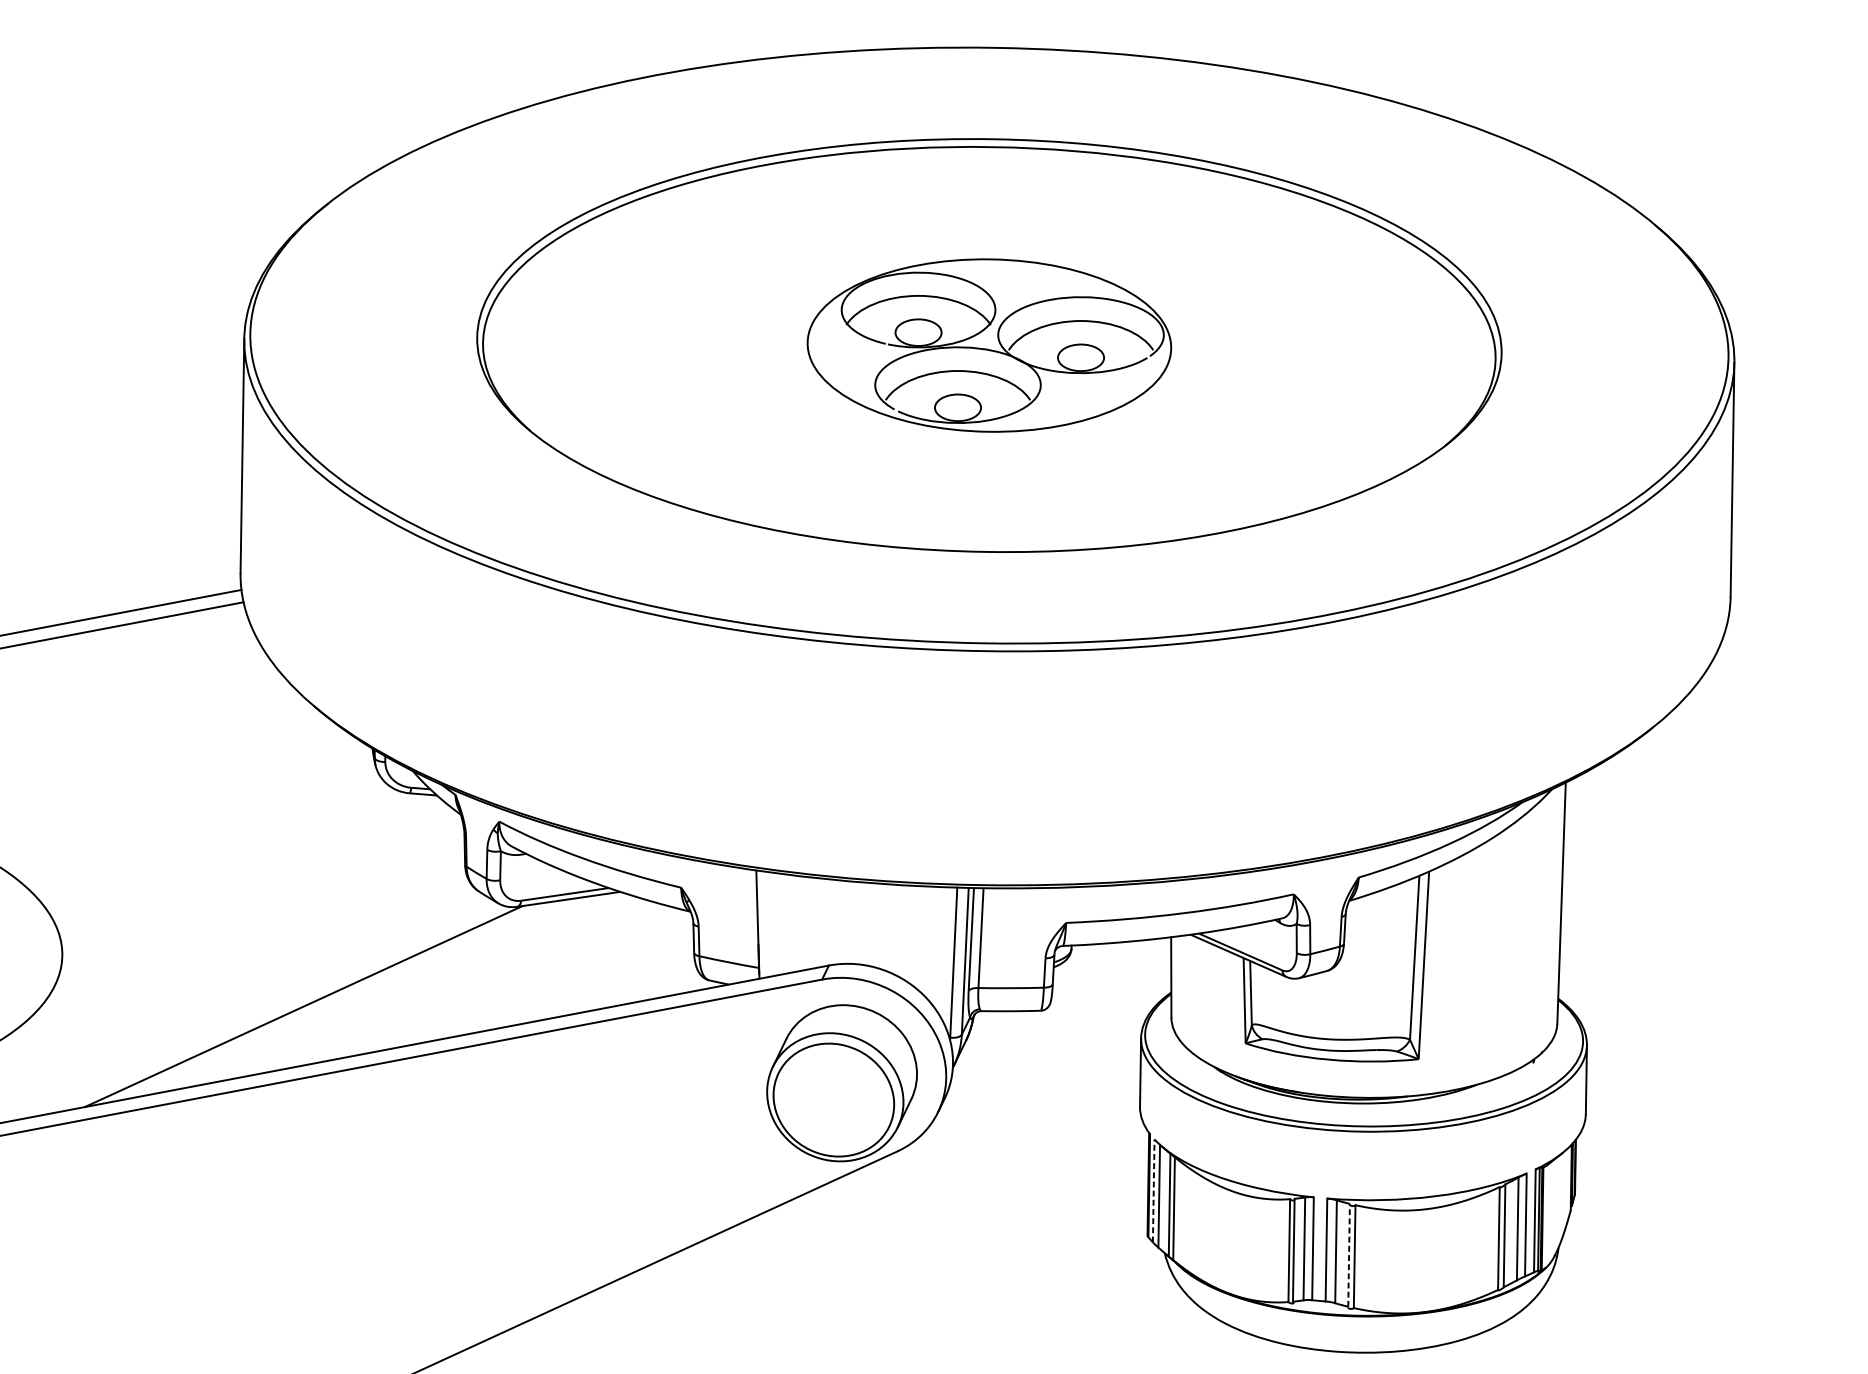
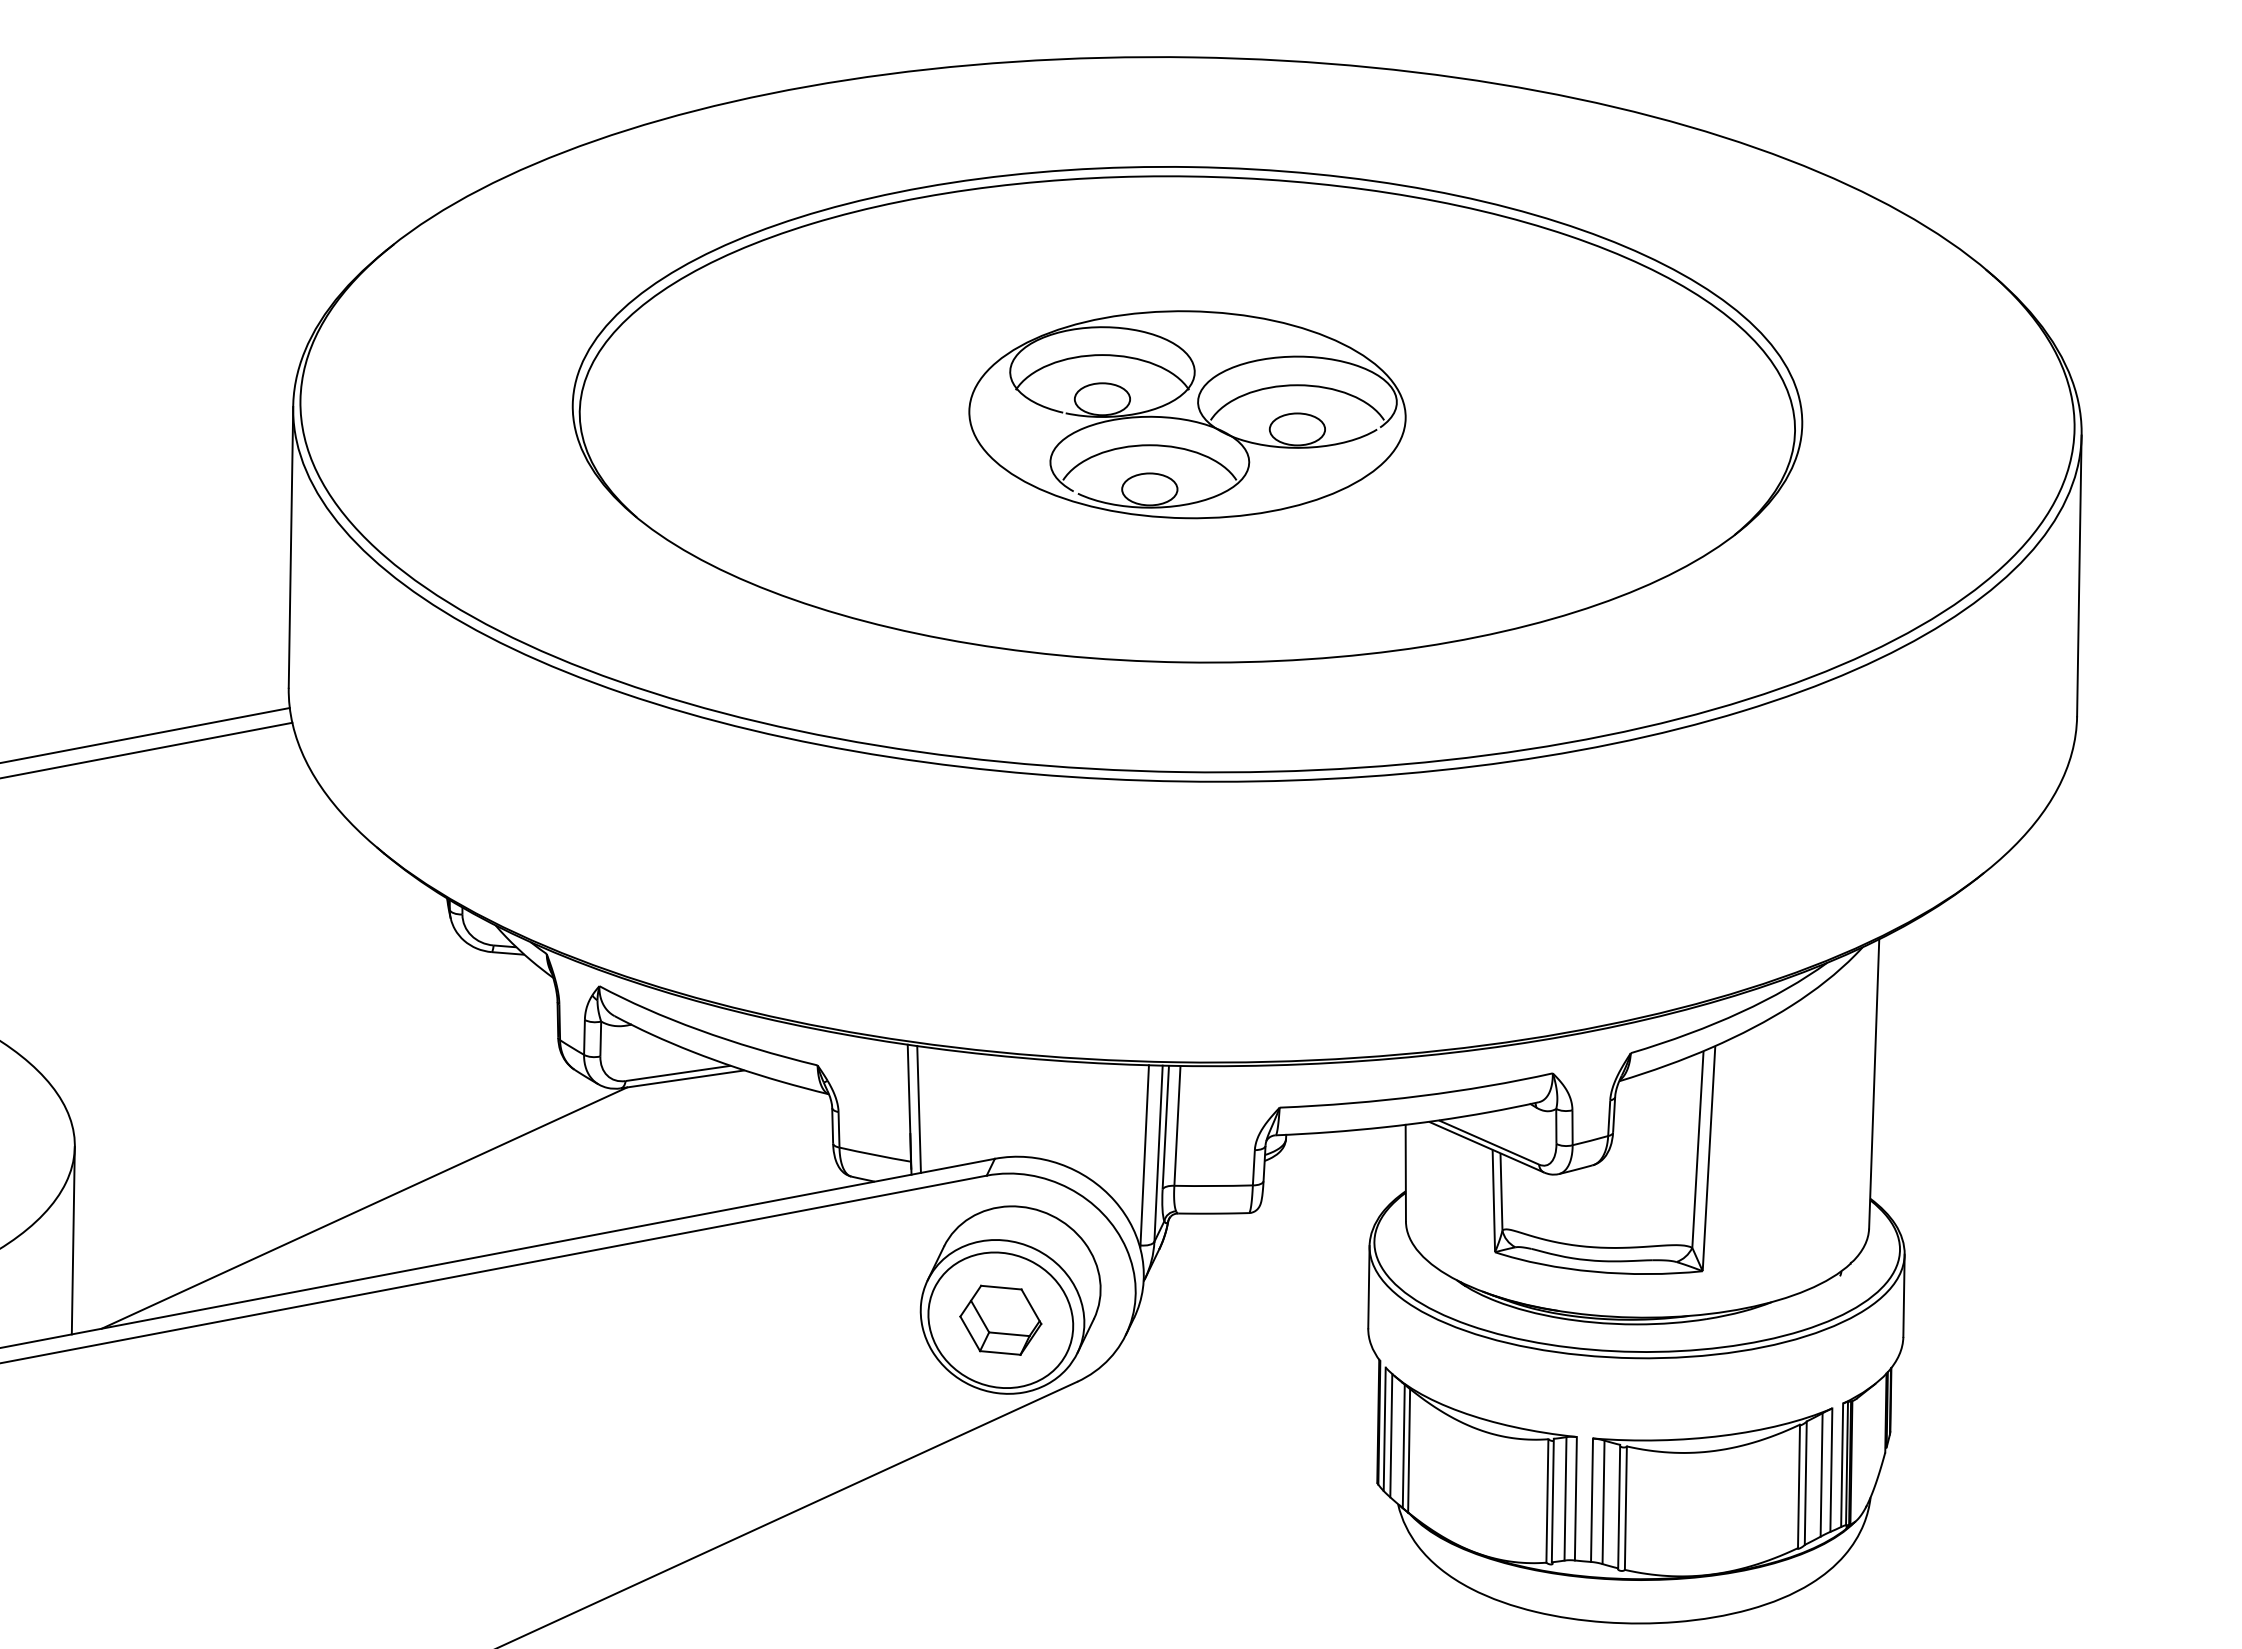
line: (765, 924) -> (918, 1109), added
line: (60, 1033) -> (72, 1240), added
part: (833, 1099) -> (1000, 1319), added
line: (1153, 1191) -> (1384, 1429), dashed -> solid
line: (1349, 1255) -> (1619, 1506), dashed -> solid

